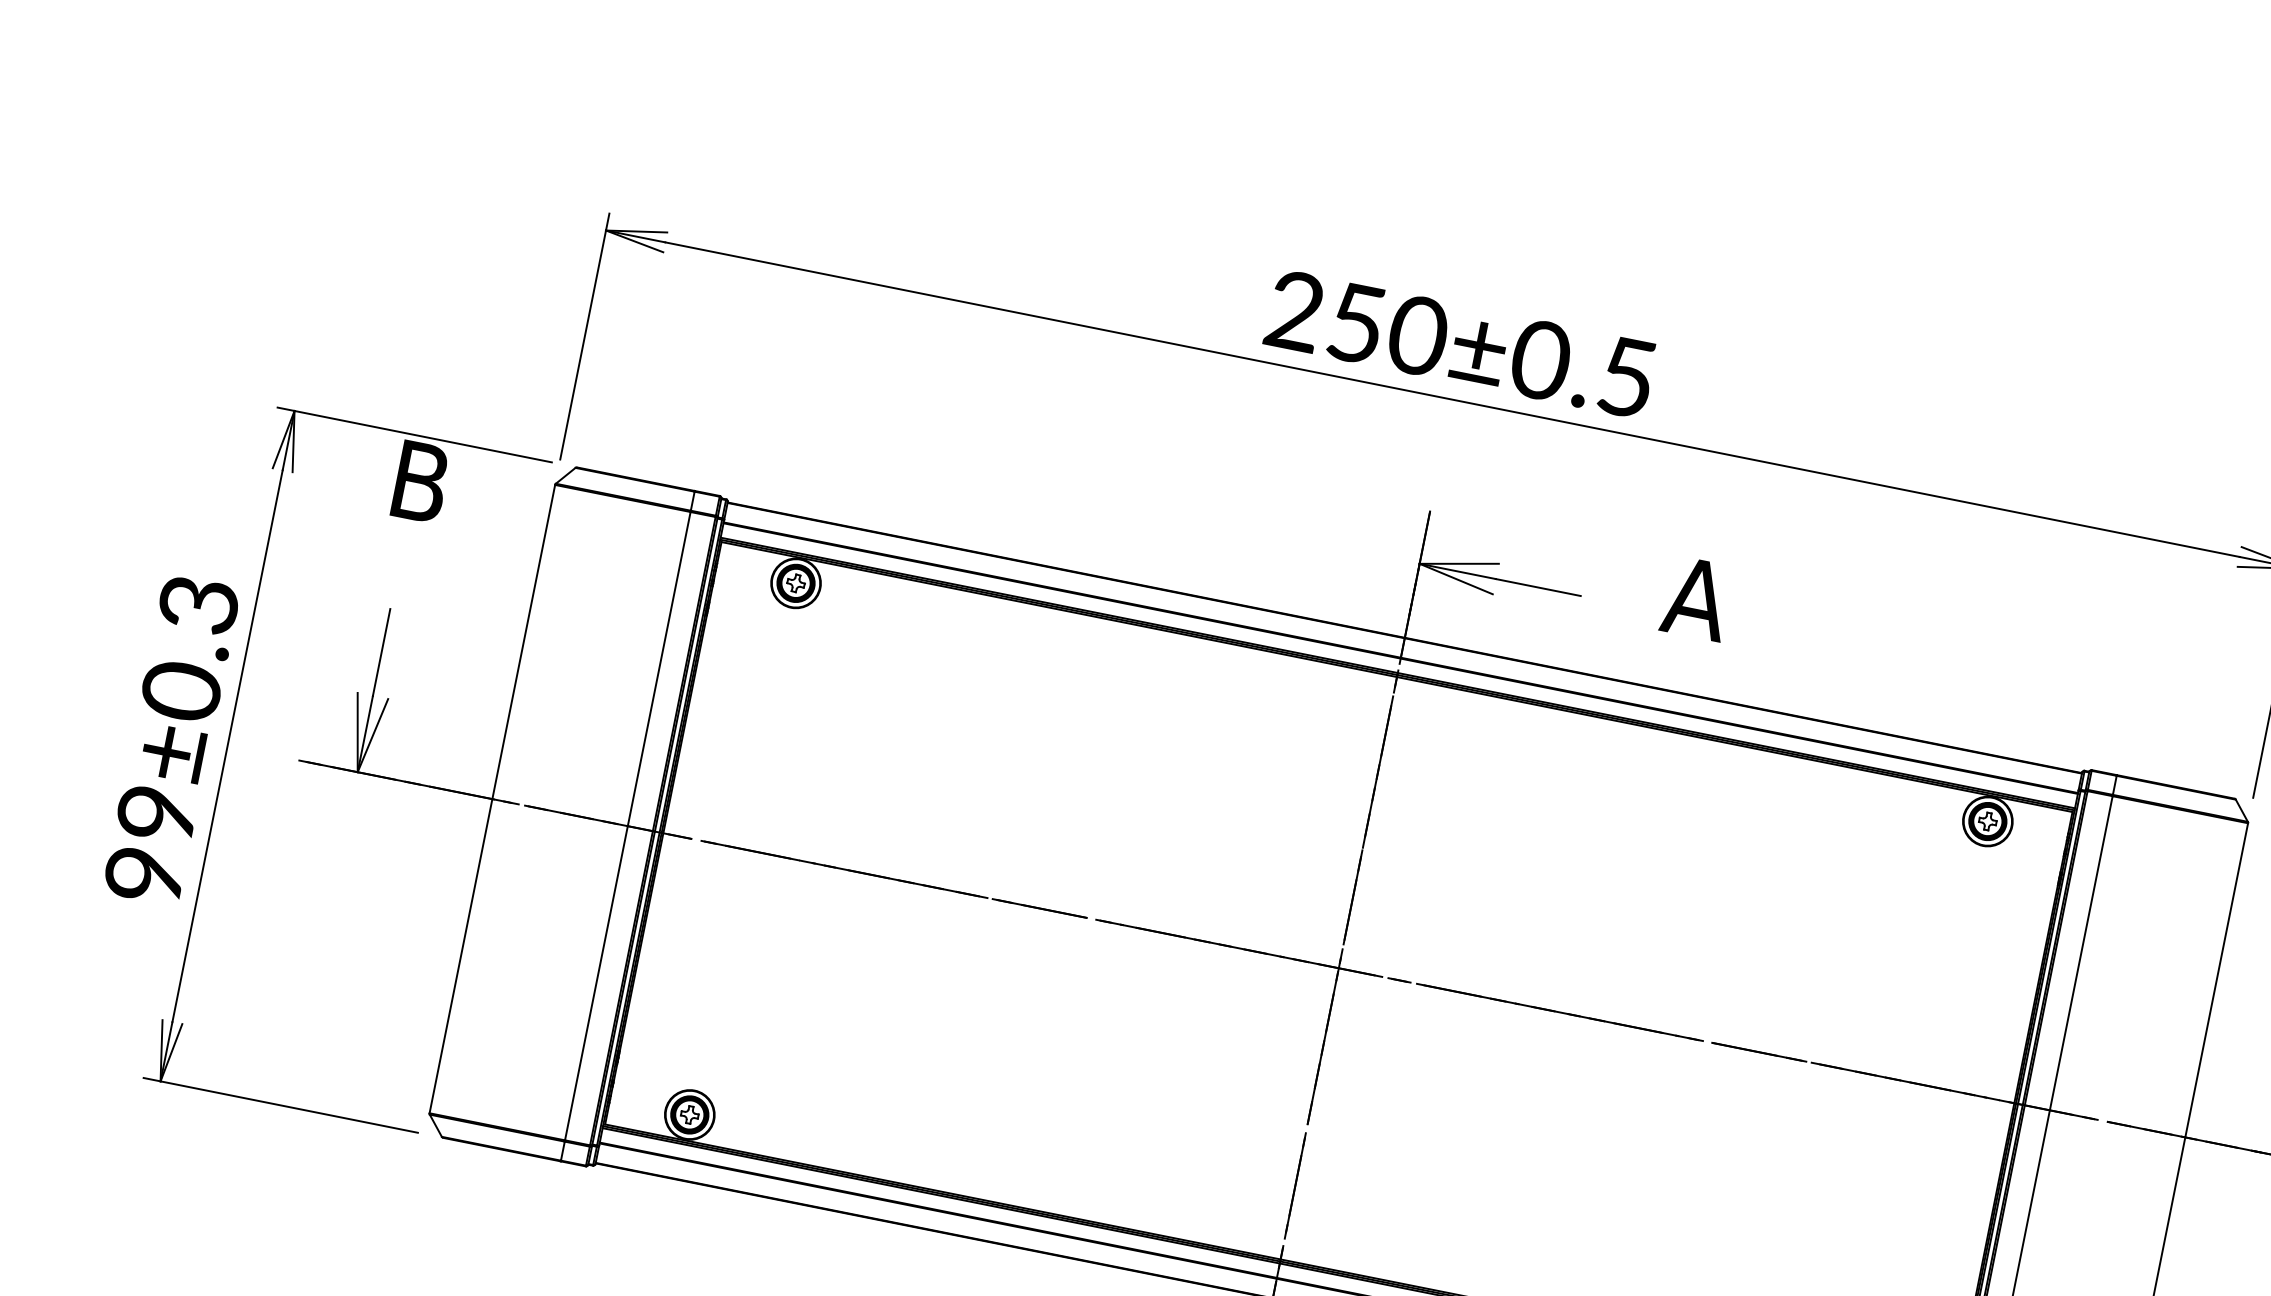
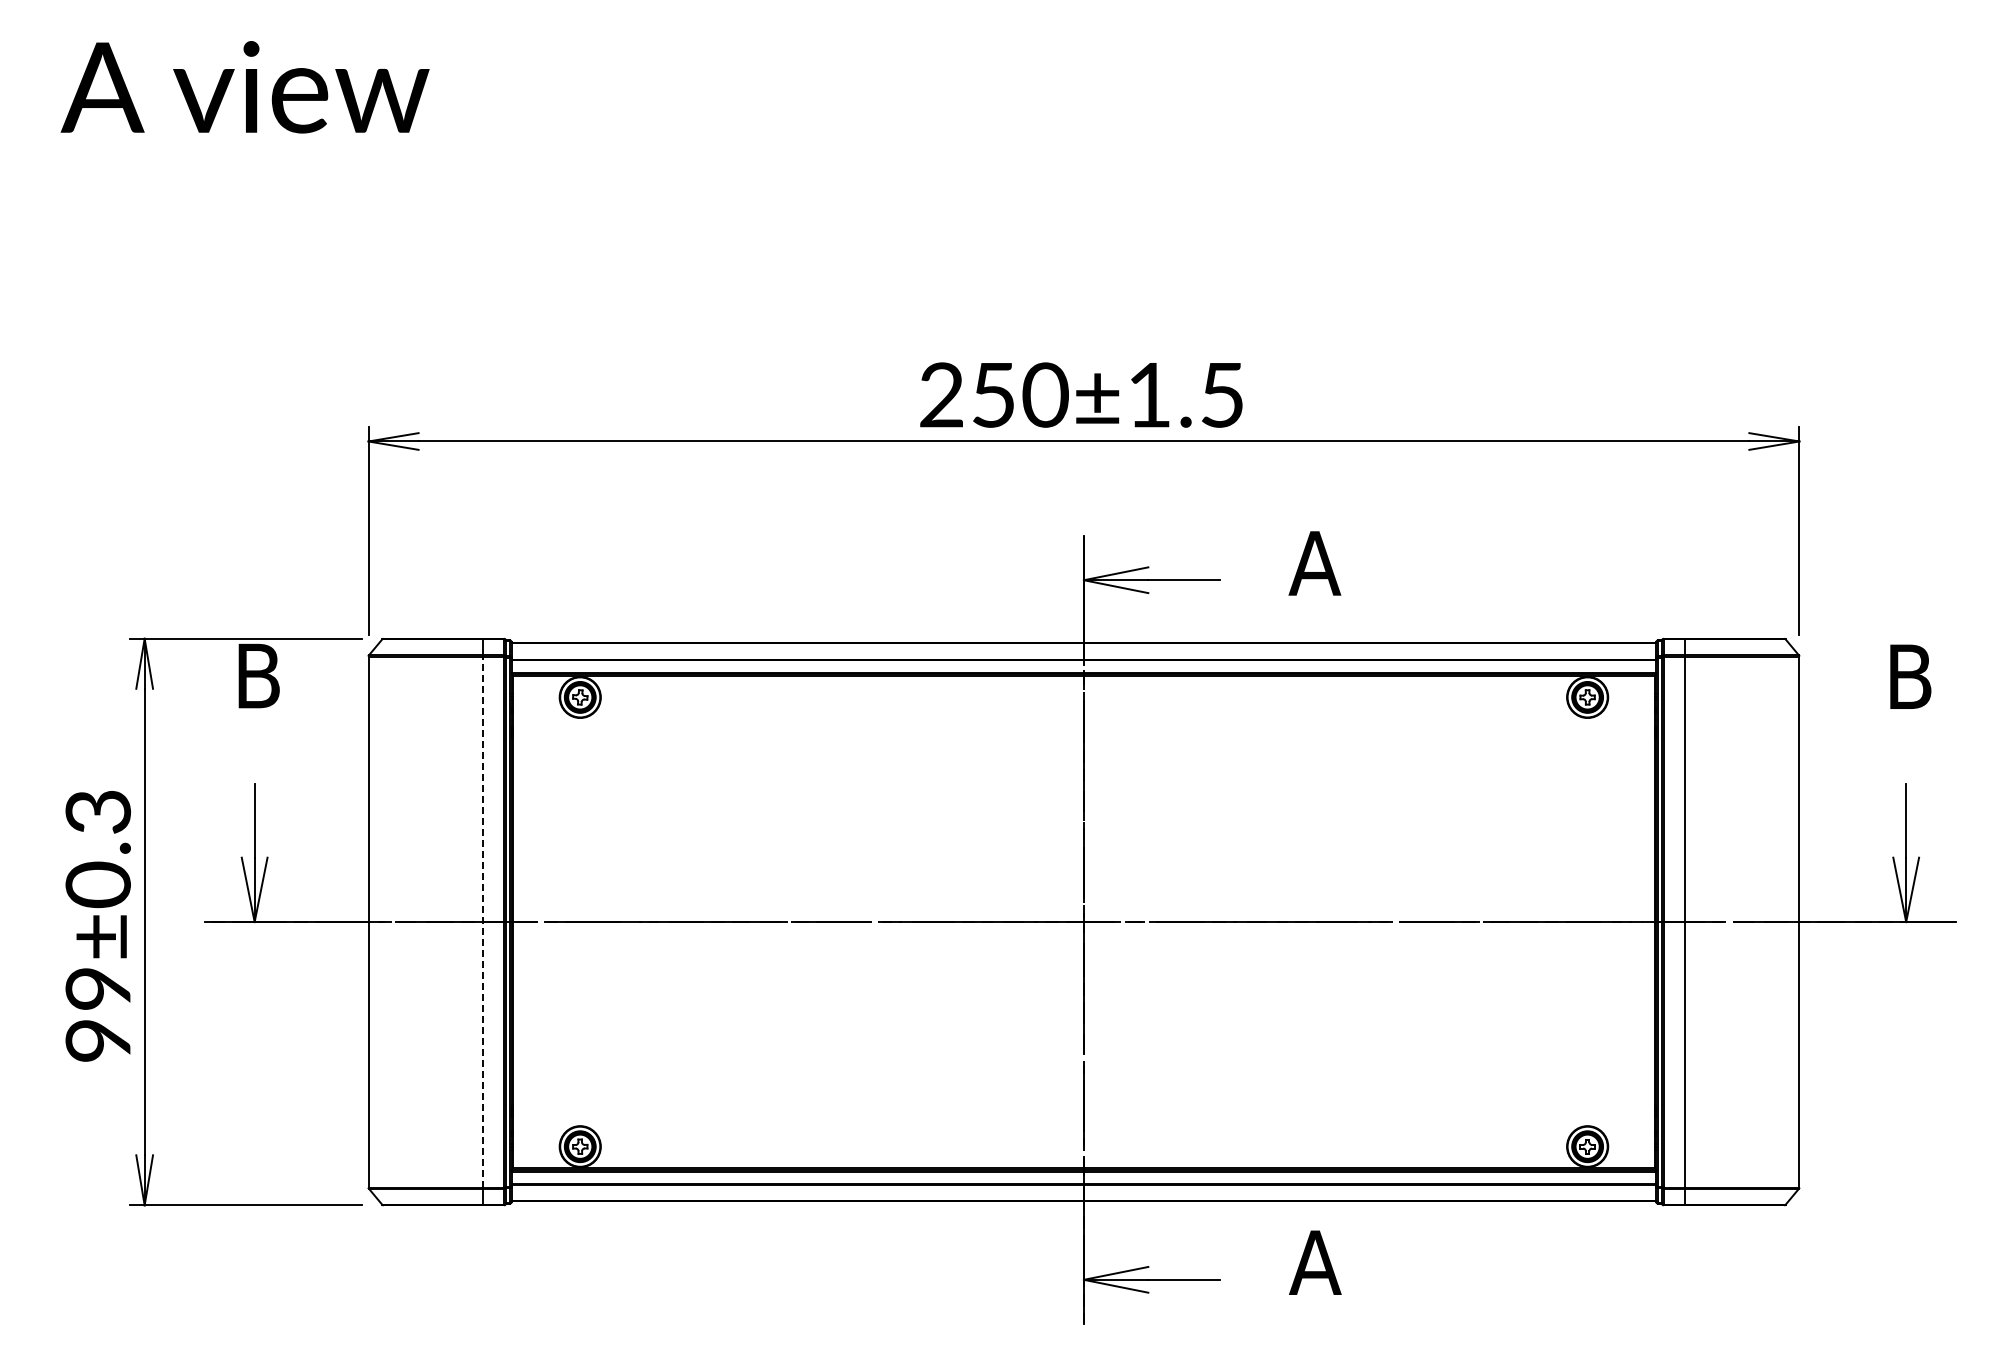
text: (1541, 359) -> (1149, 394), 250±0.5 -> 250±1.5
line: (627, 826) -> (482, 922), solid -> dashed

